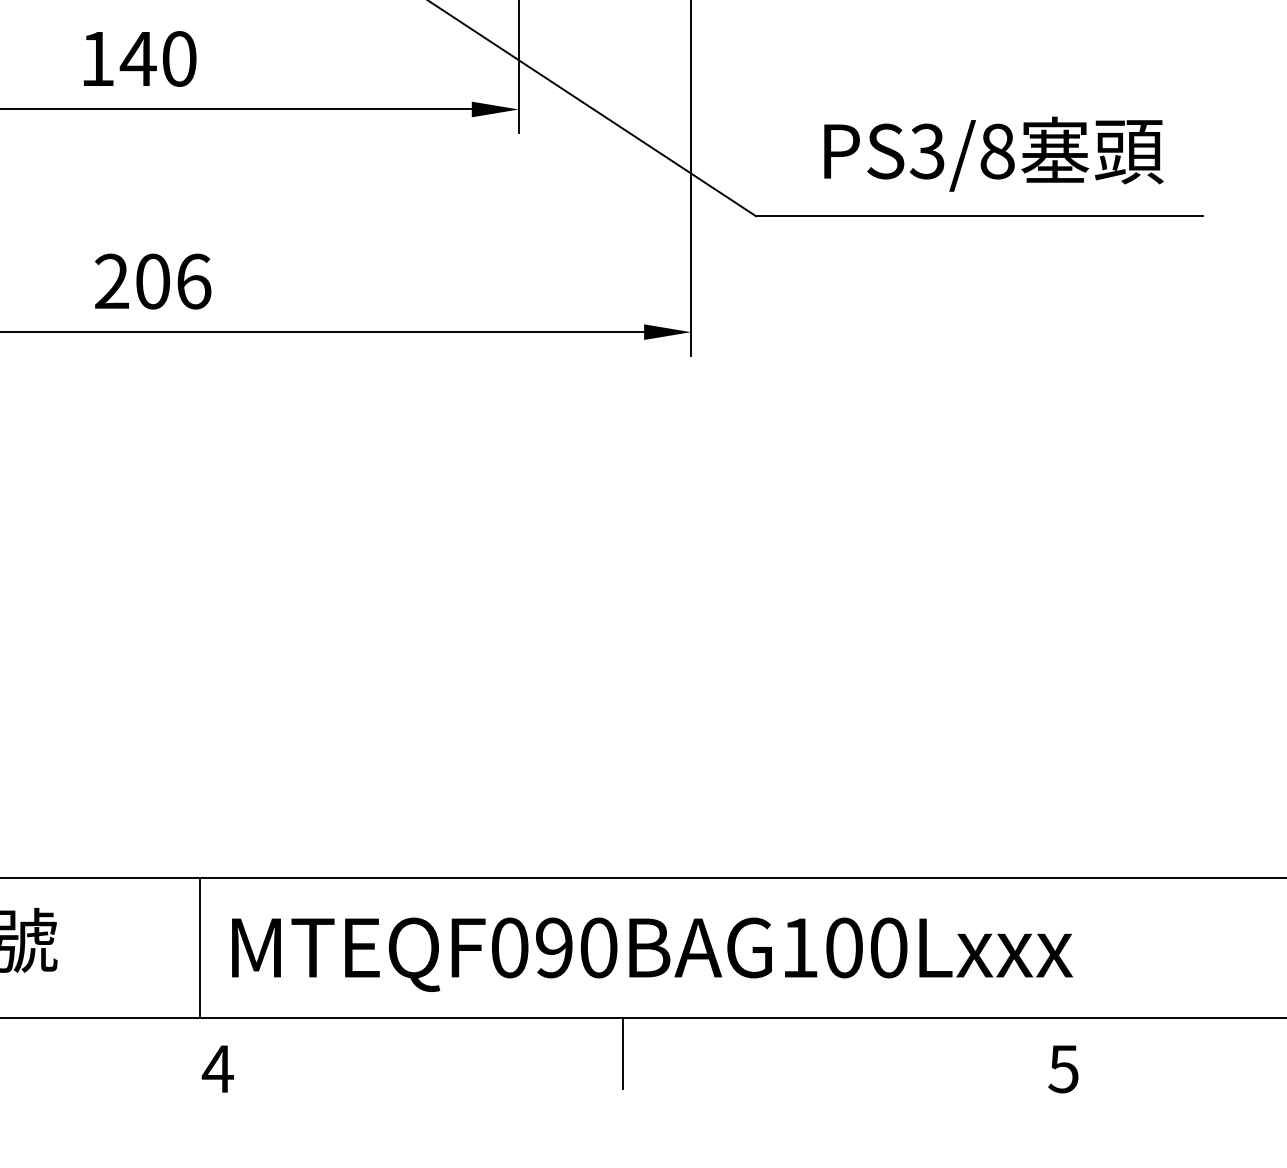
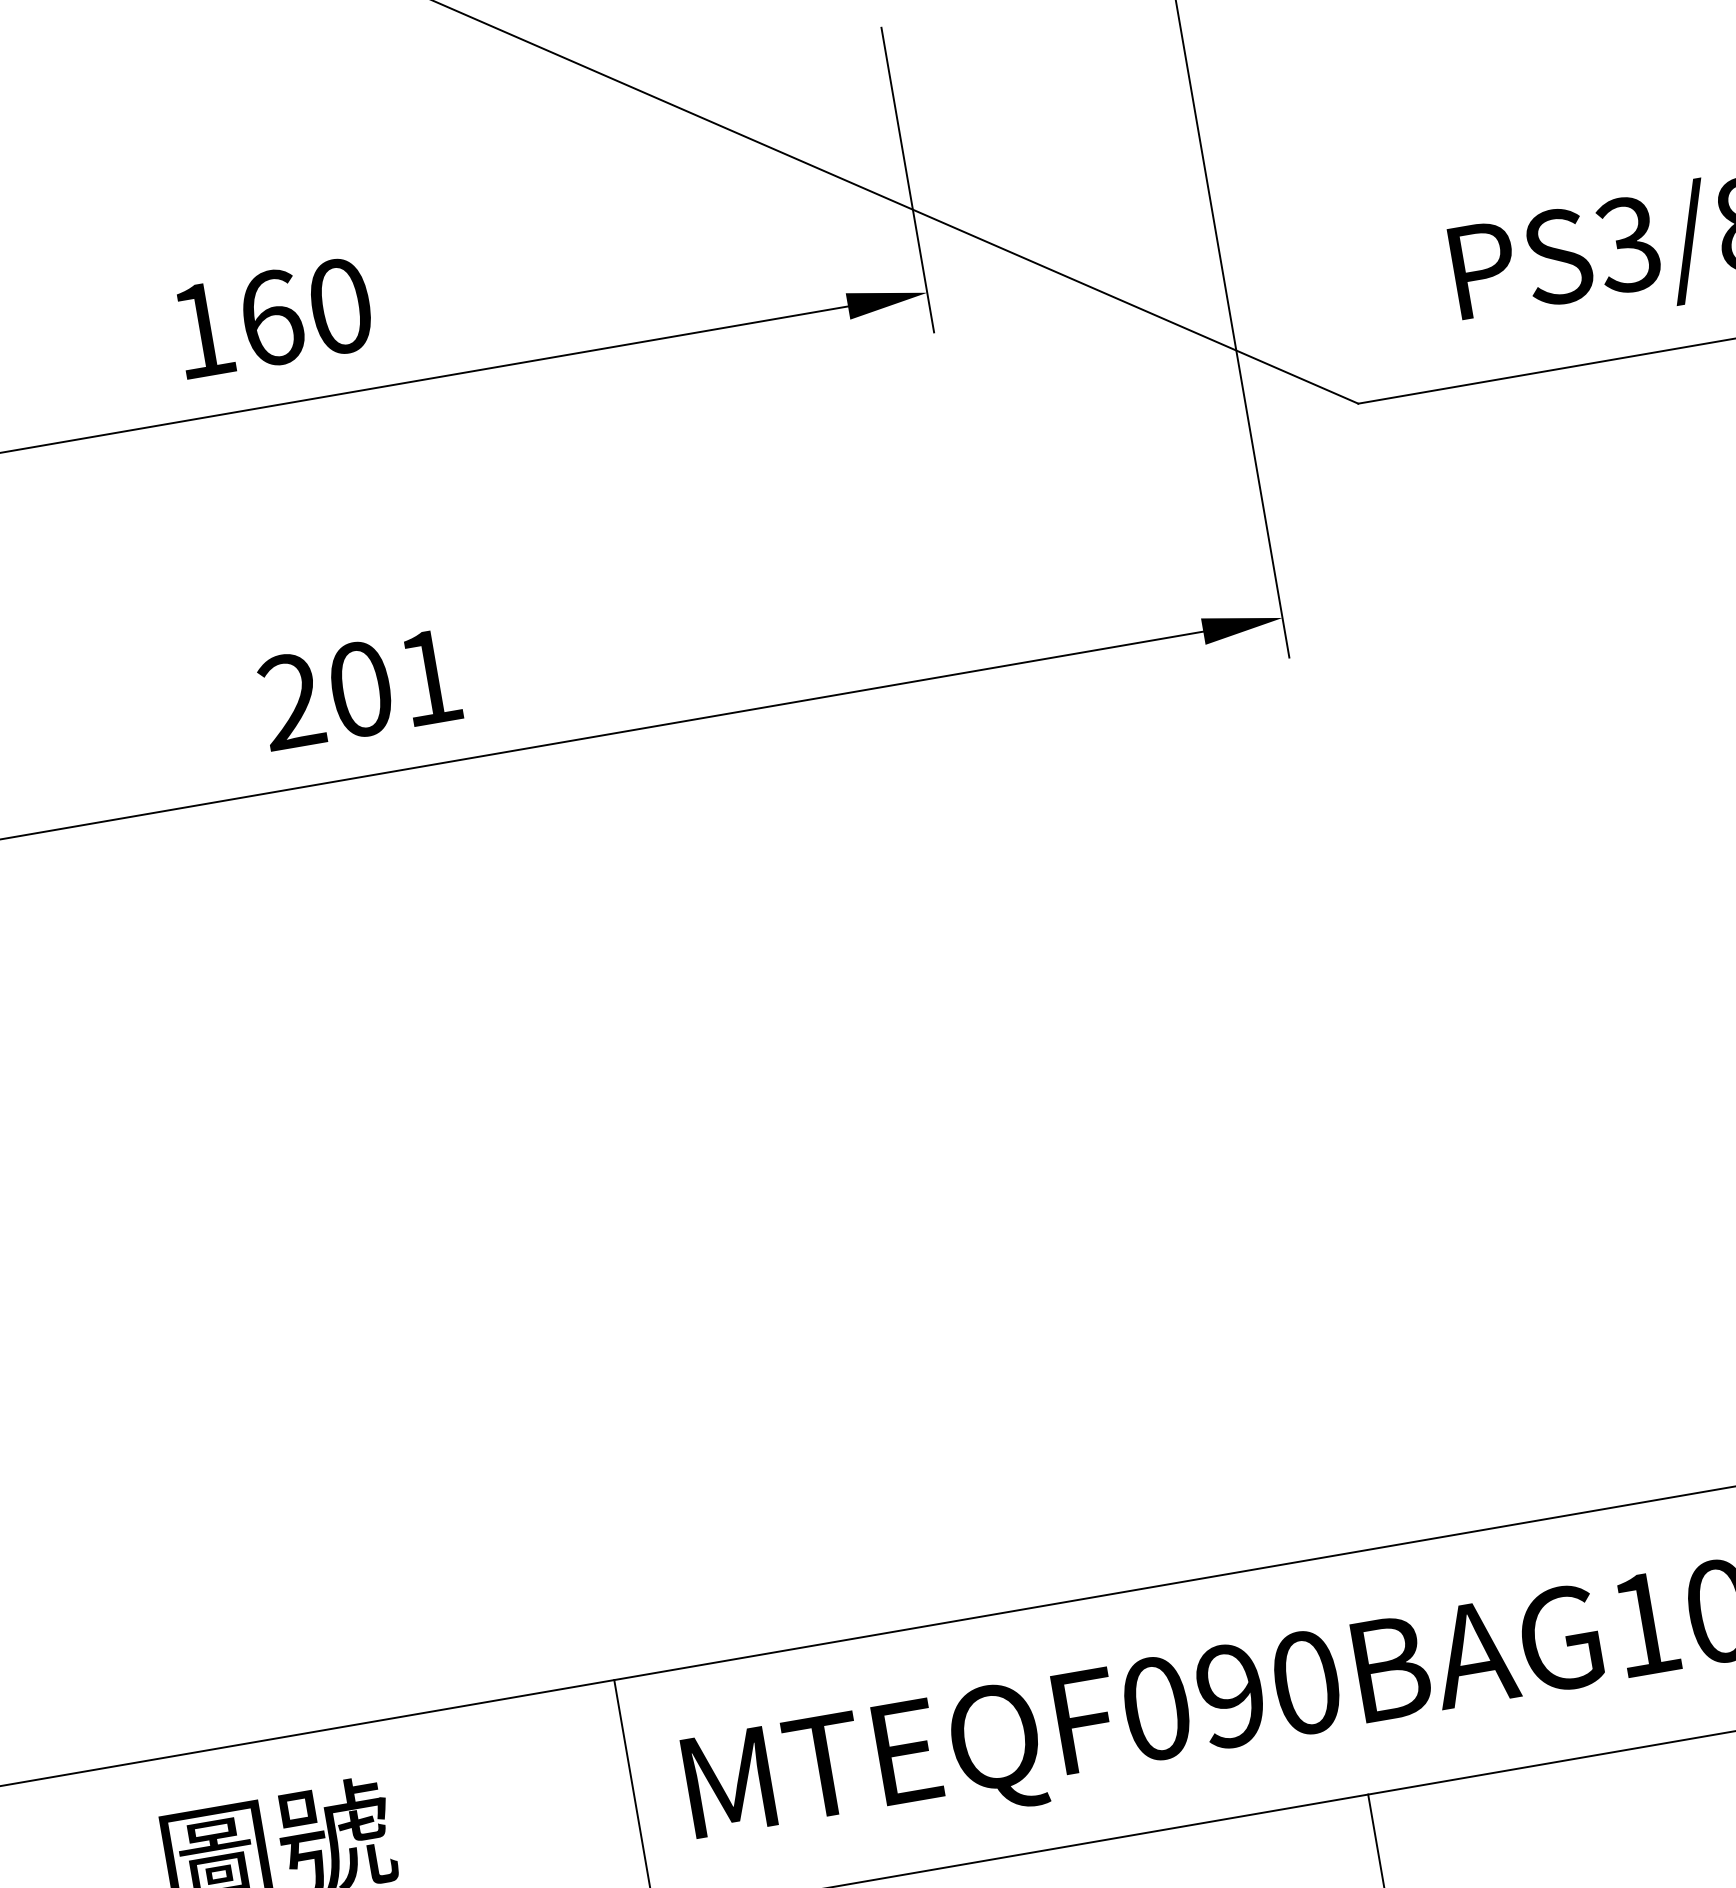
text: (137, 58) -> (269, 317), 140 -> 160
text: (194, 281) -> (430, 677), 206 -> 201

